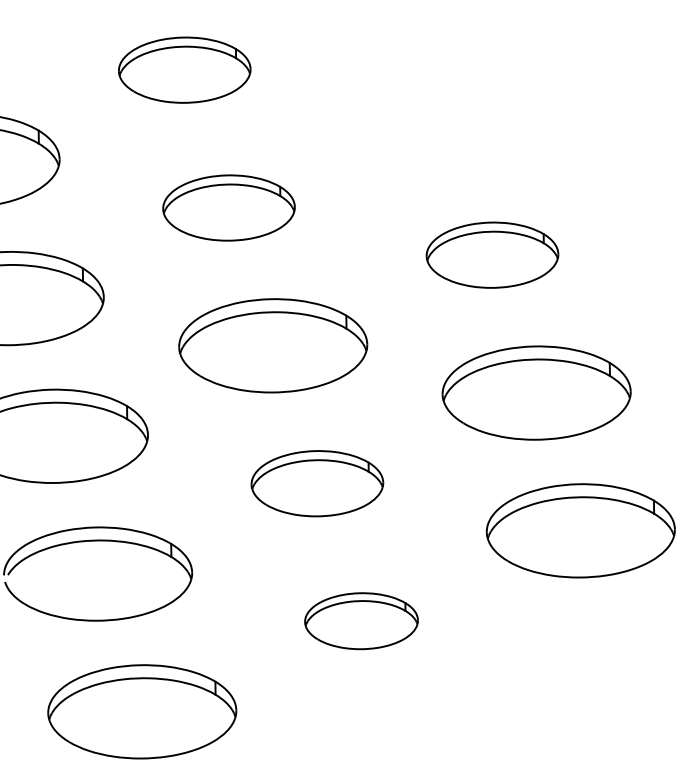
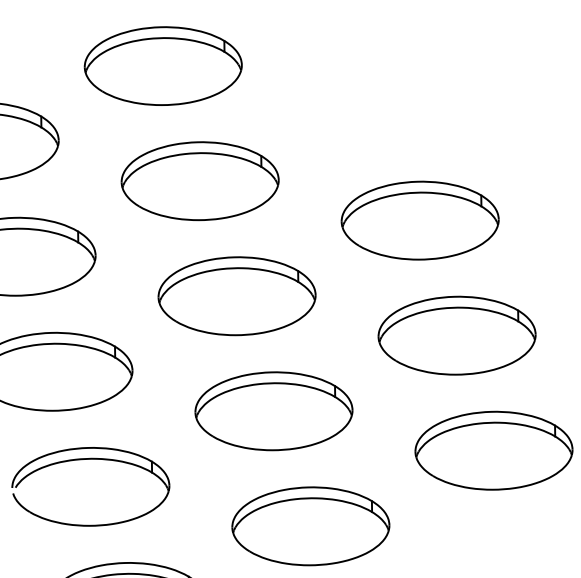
part: (184, 69) -> (163, 65), size x1.43
part: (228, 207) -> (199, 180), size x1.43
part: (492, 254) -> (420, 219), size x1.43
part: (317, 483) -> (274, 411), size x1.43
part: (361, 620) -> (310, 525), size x1.67

